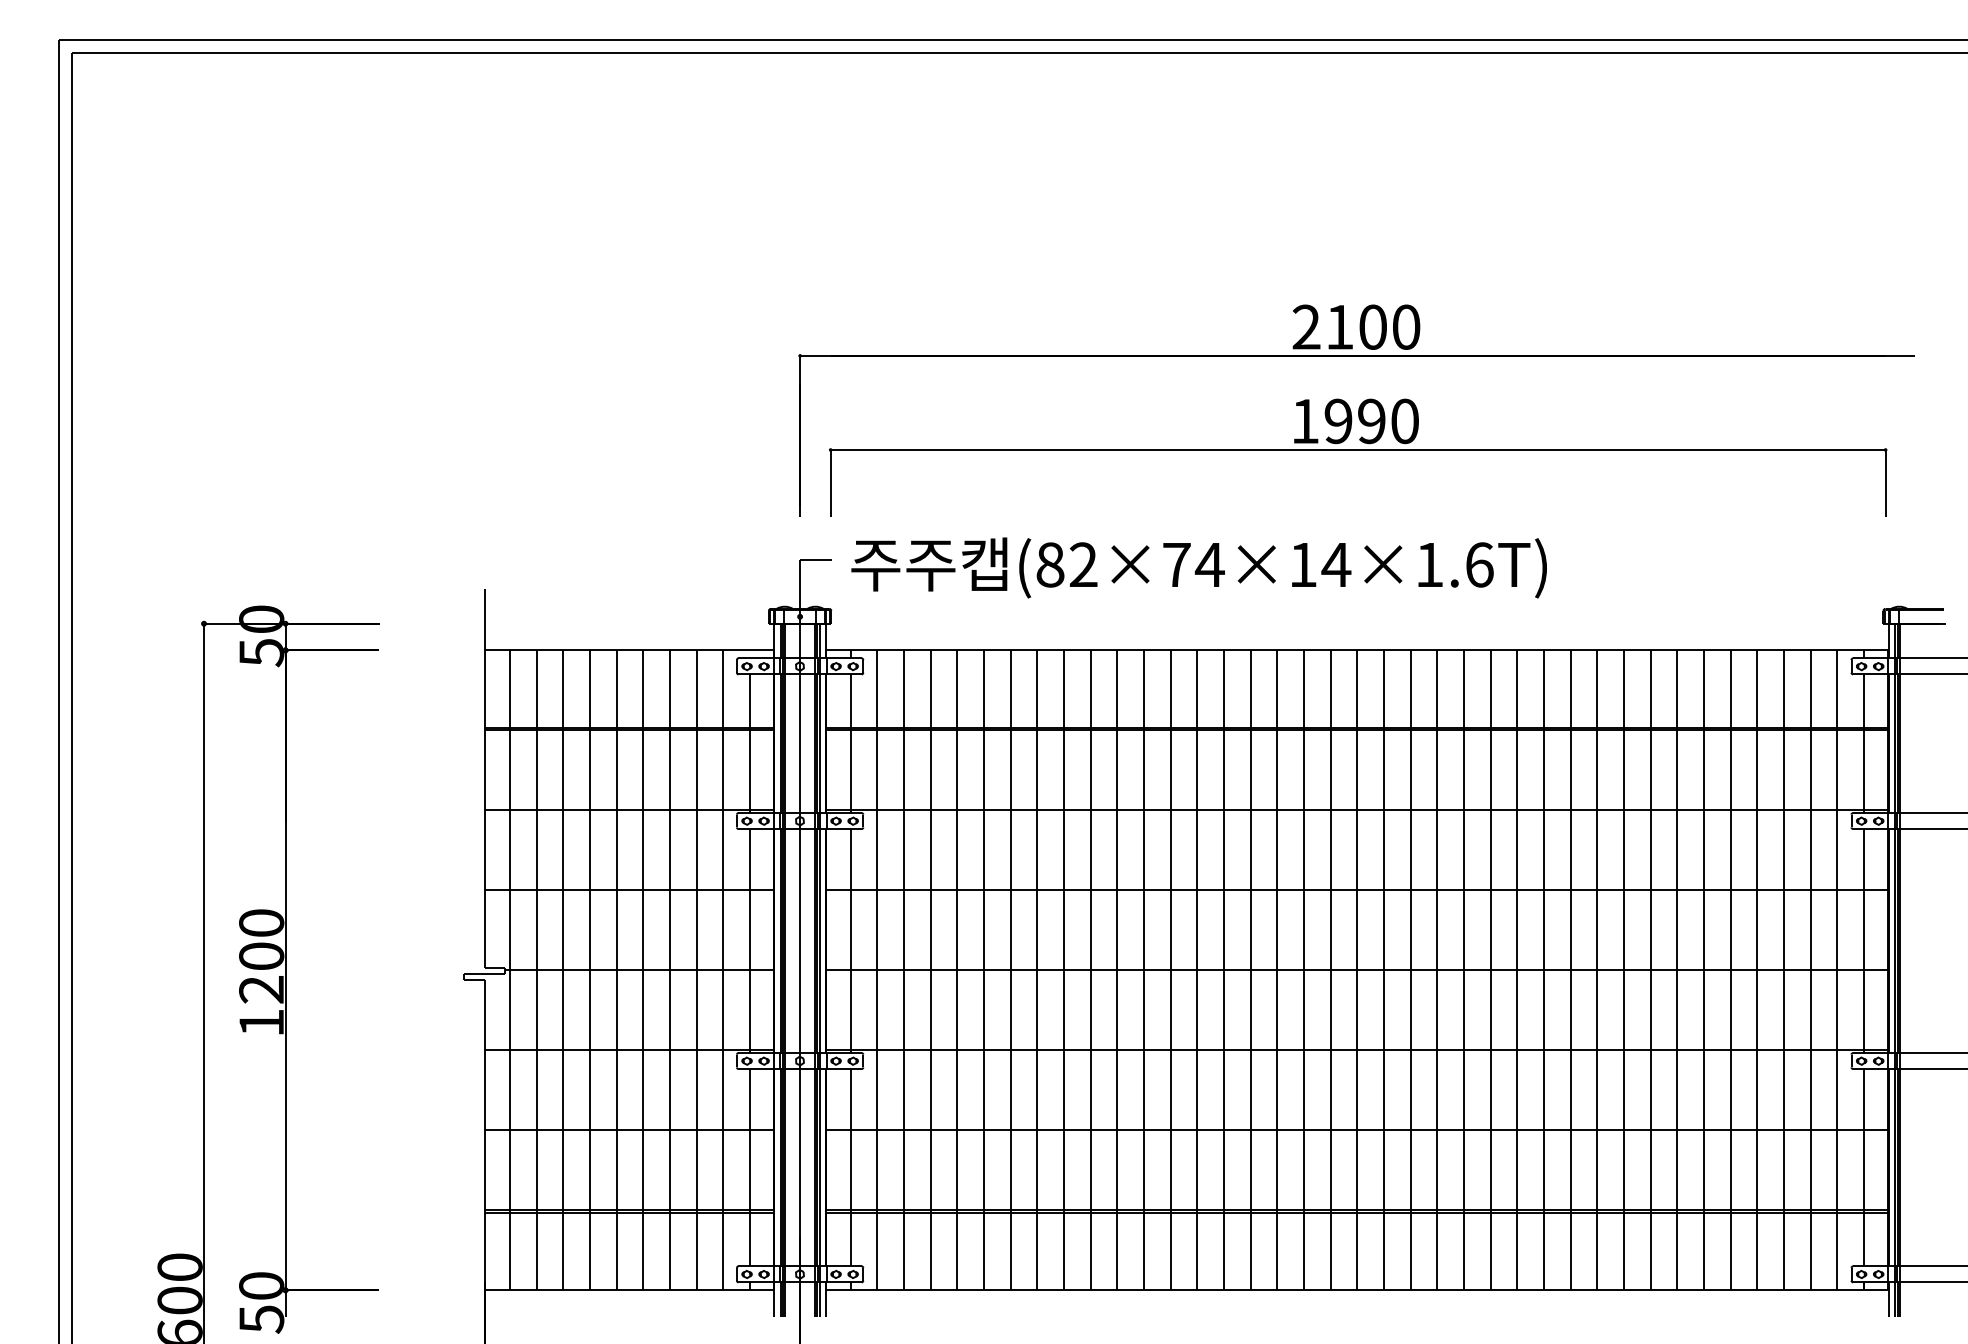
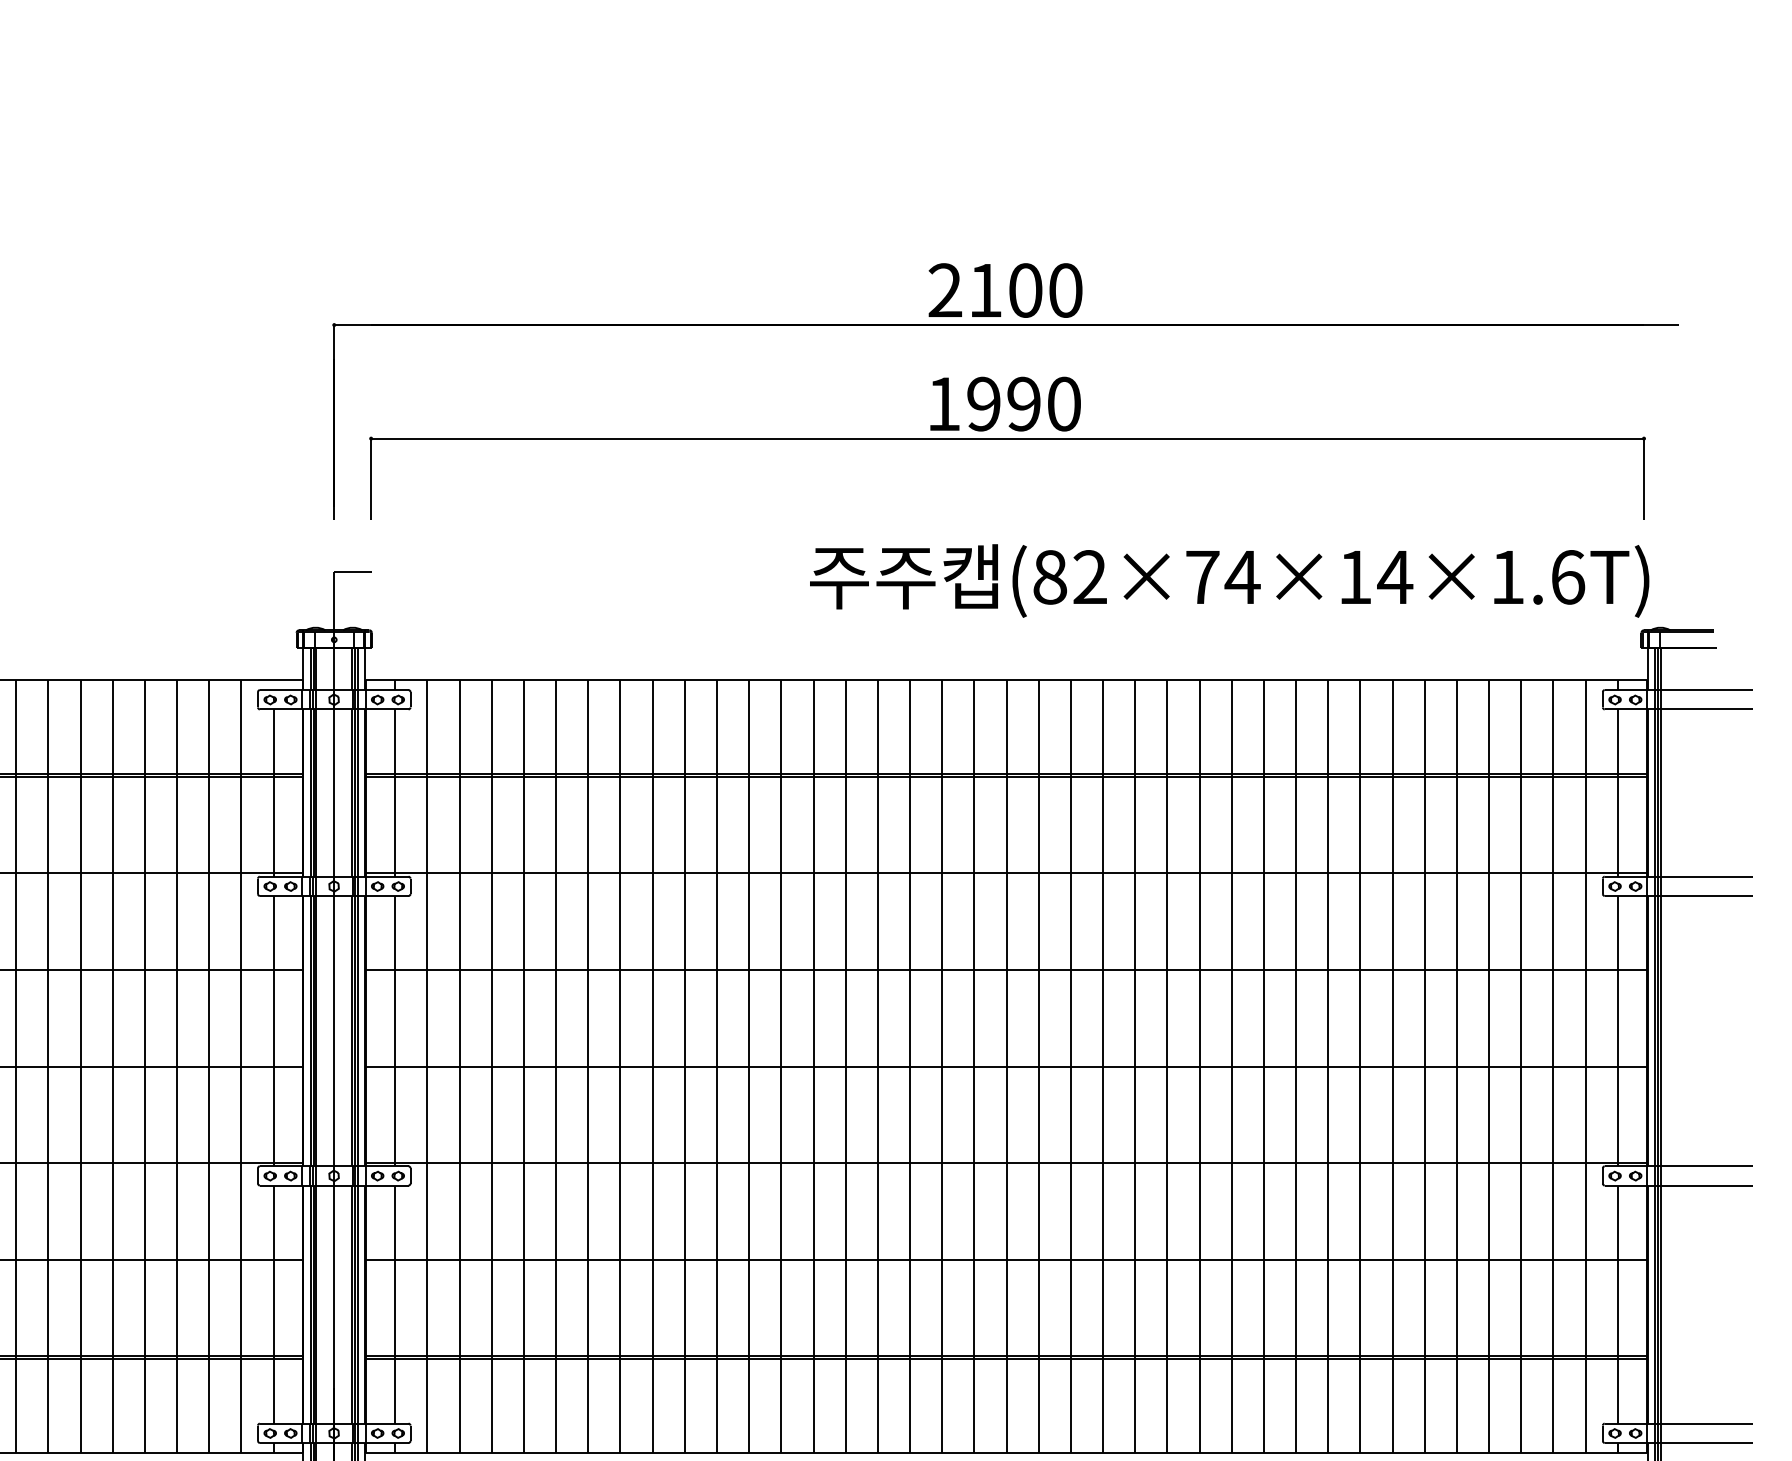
text: (1198, 567) -> (1228, 580), moved

